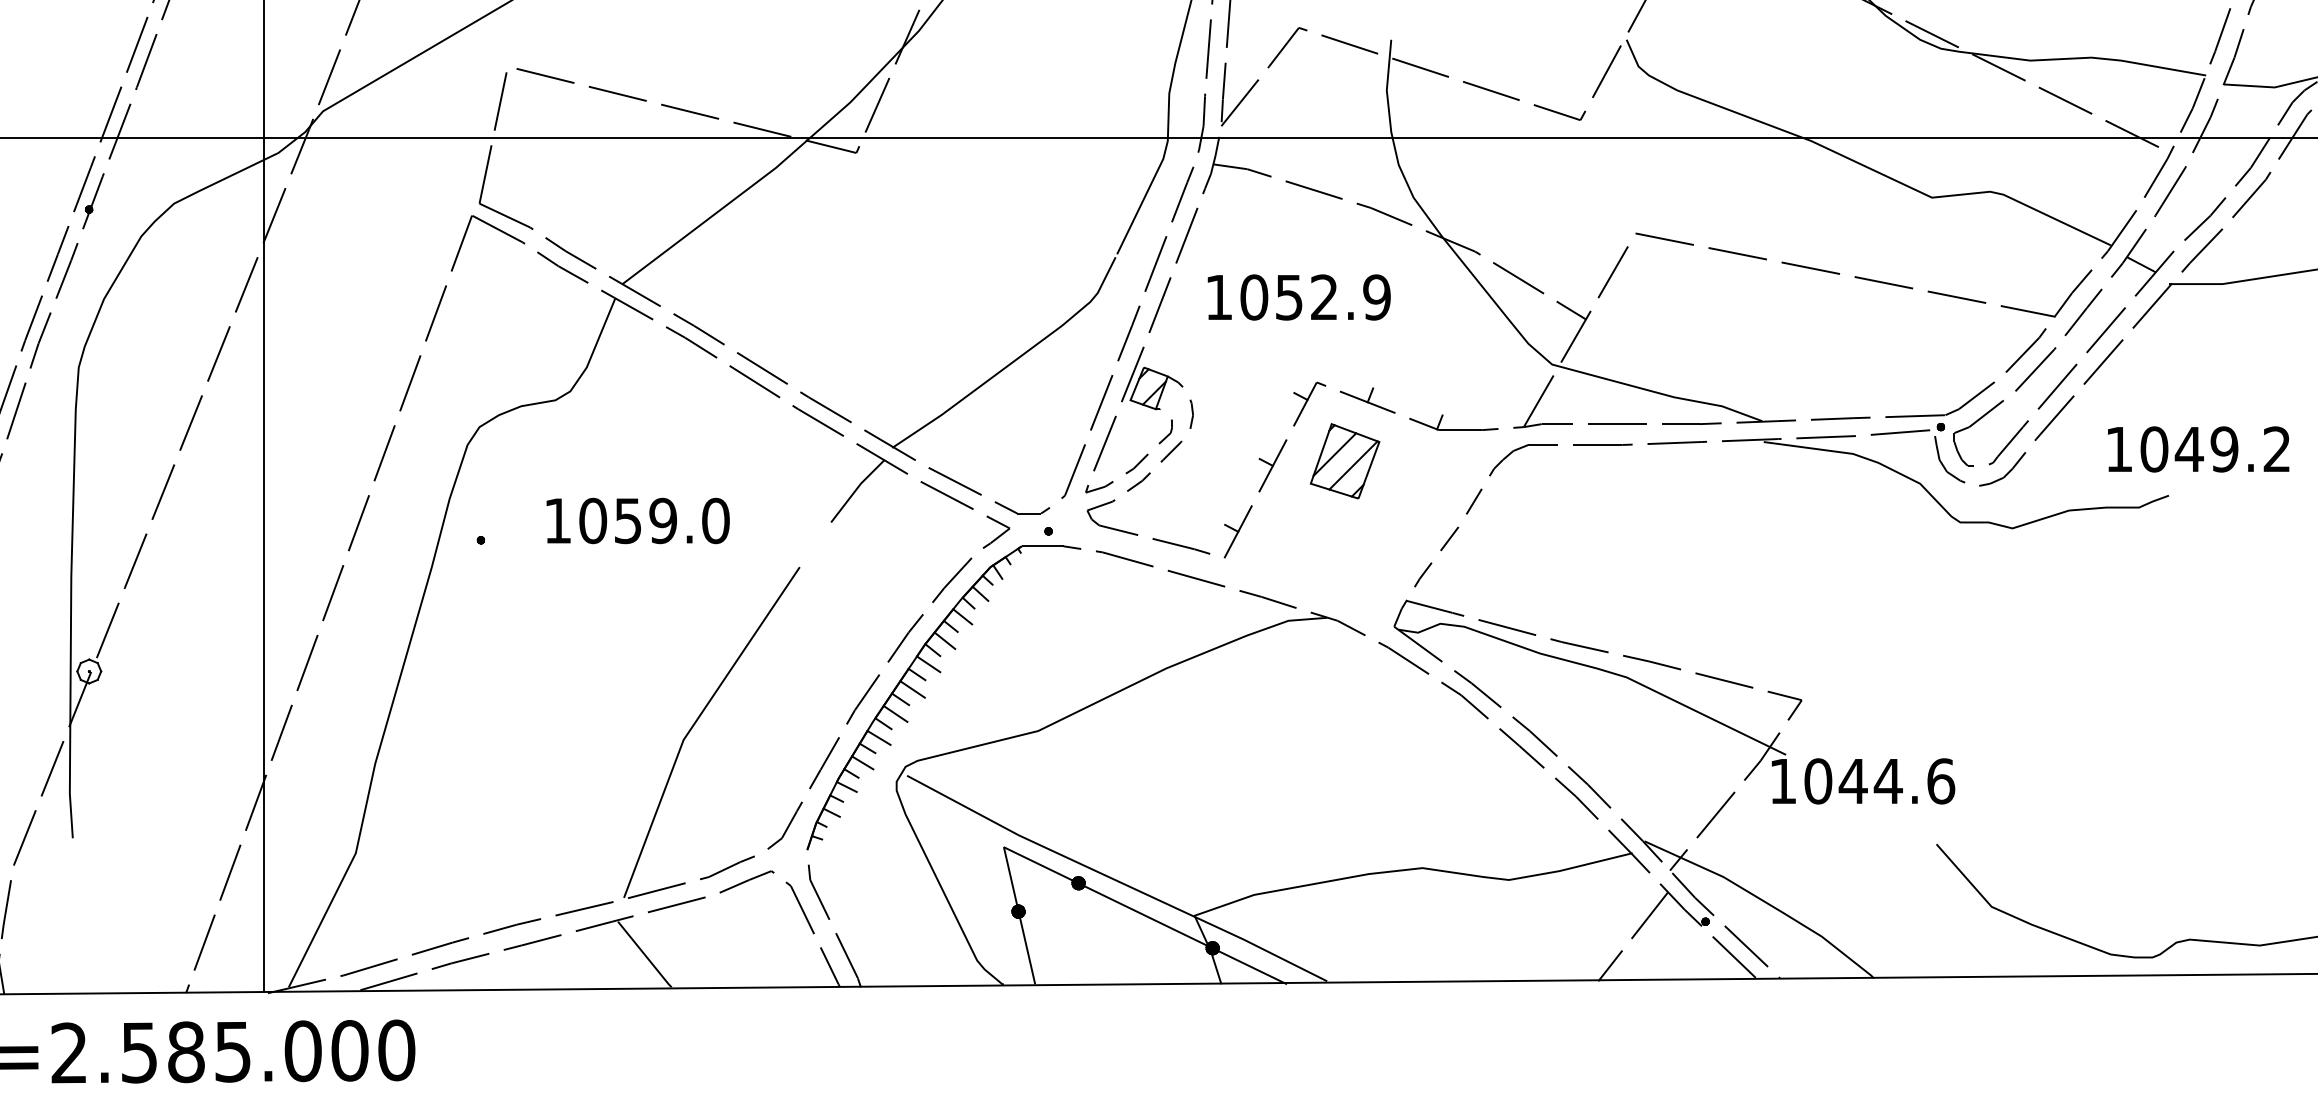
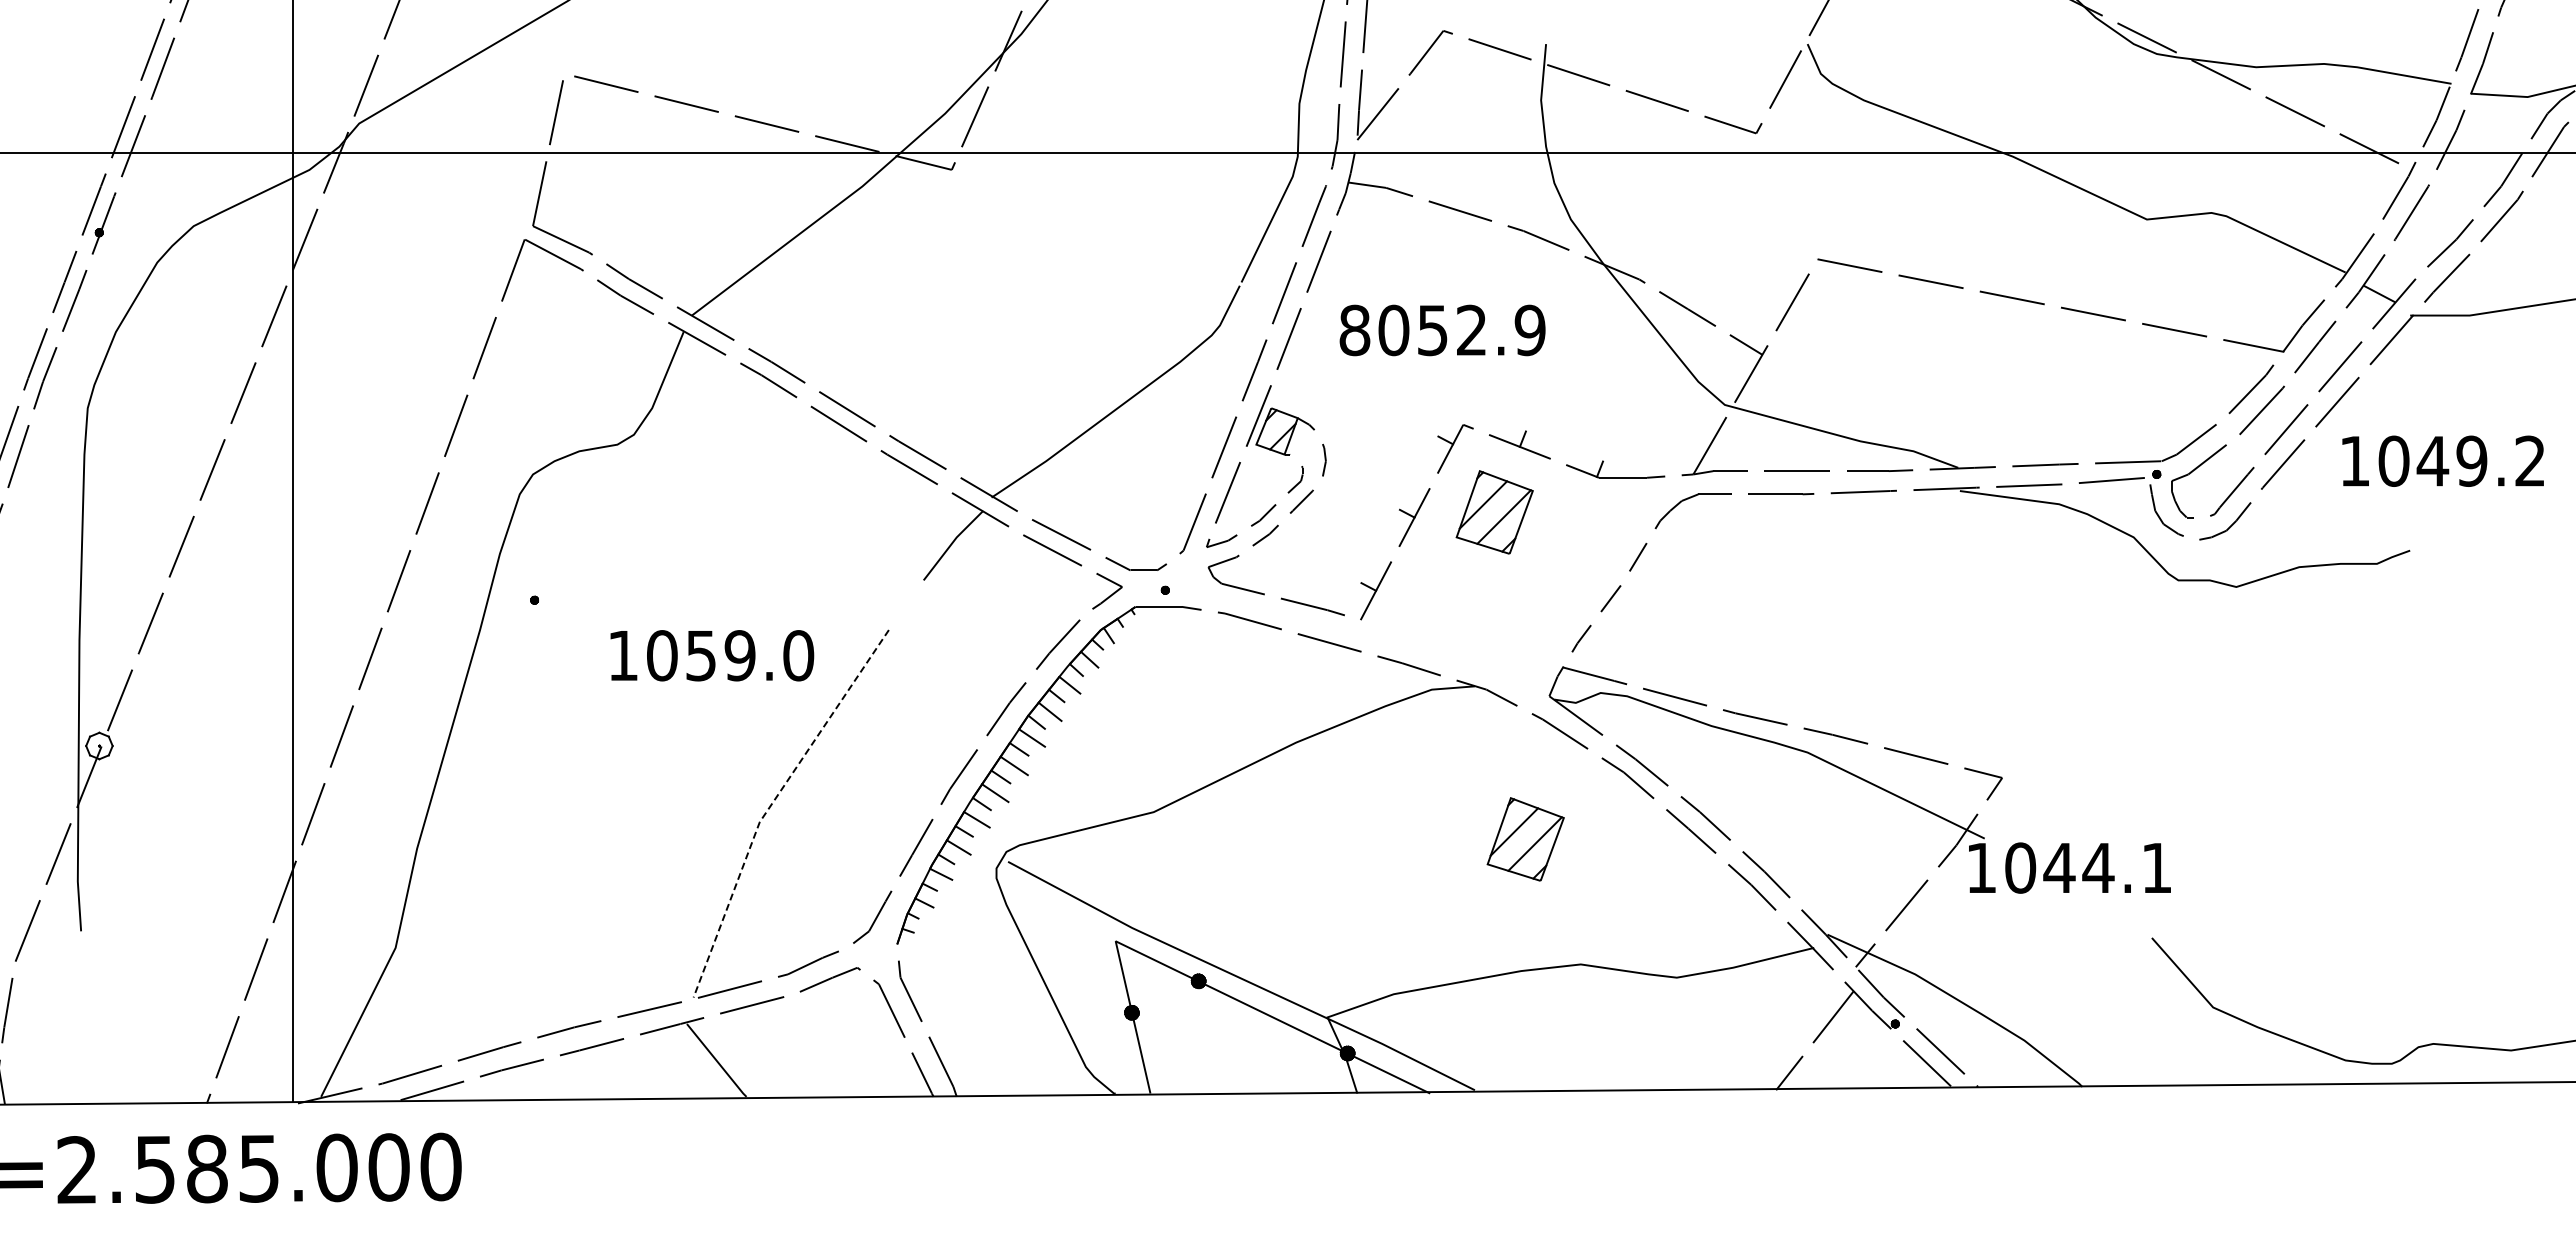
text: (1218, 297) -> (1354, 330), 1052.9 -> 8052.9
text: (2198, 448) -> (2442, 460), moved
text: (638, 520) -> (712, 655), moved
line: (694, 724) -> (771, 804), solid -> dashed
part: (1372, 755) -> (1525, 839), added
text: (1941, 780) -> (2157, 867), 1044.6 -> 1044.1

